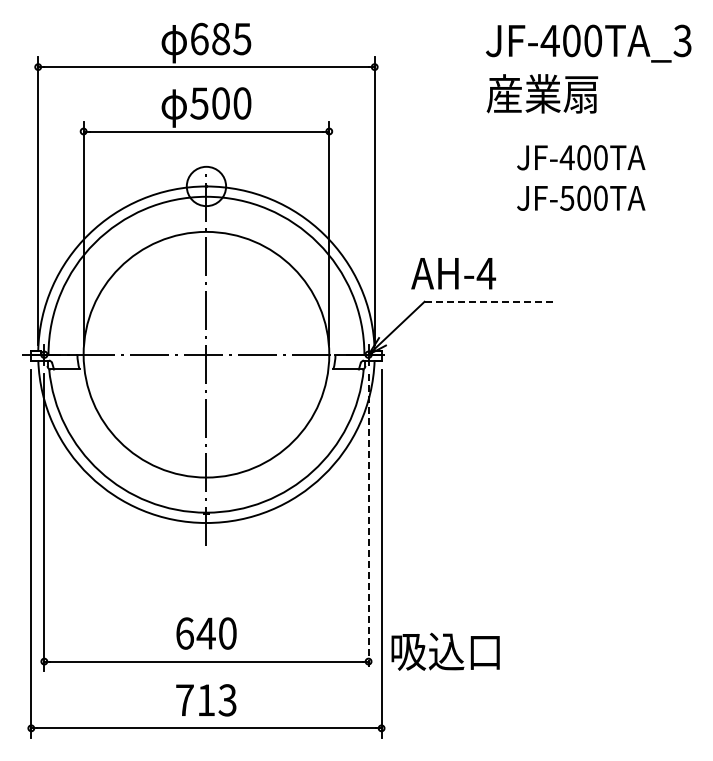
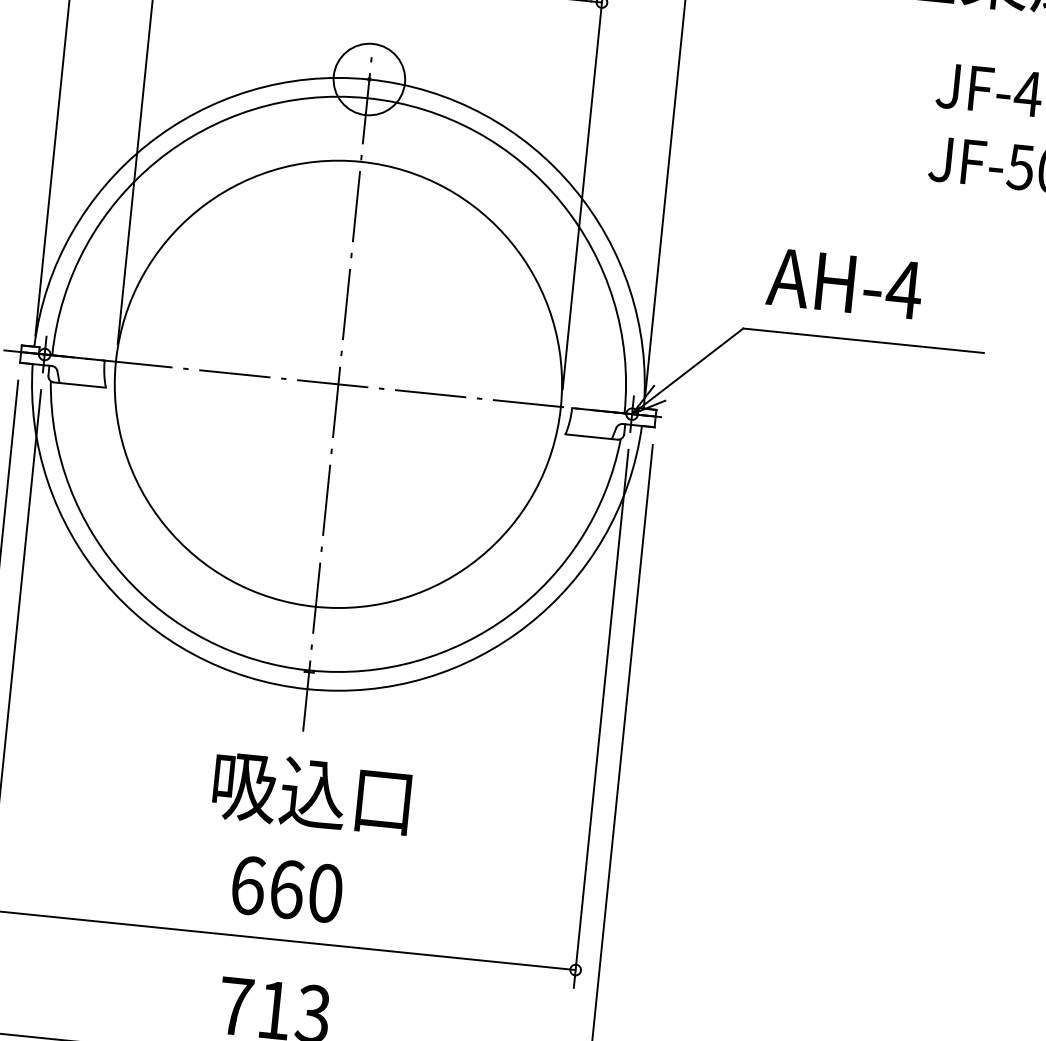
text: (453, 273) -> (844, 283), moved
line: (491, 301) -> (864, 340), dashed -> solid
line: (368, 522) -> (601, 718), dashed -> solid
text: (205, 633) -> (285, 889), 640 -> 660
text: (445, 651) -> (311, 792), moved

